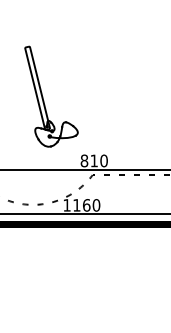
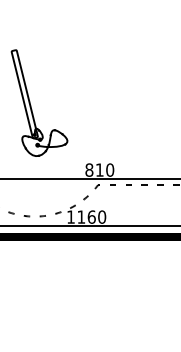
part: (43, 98) -> (31, 105), moved

